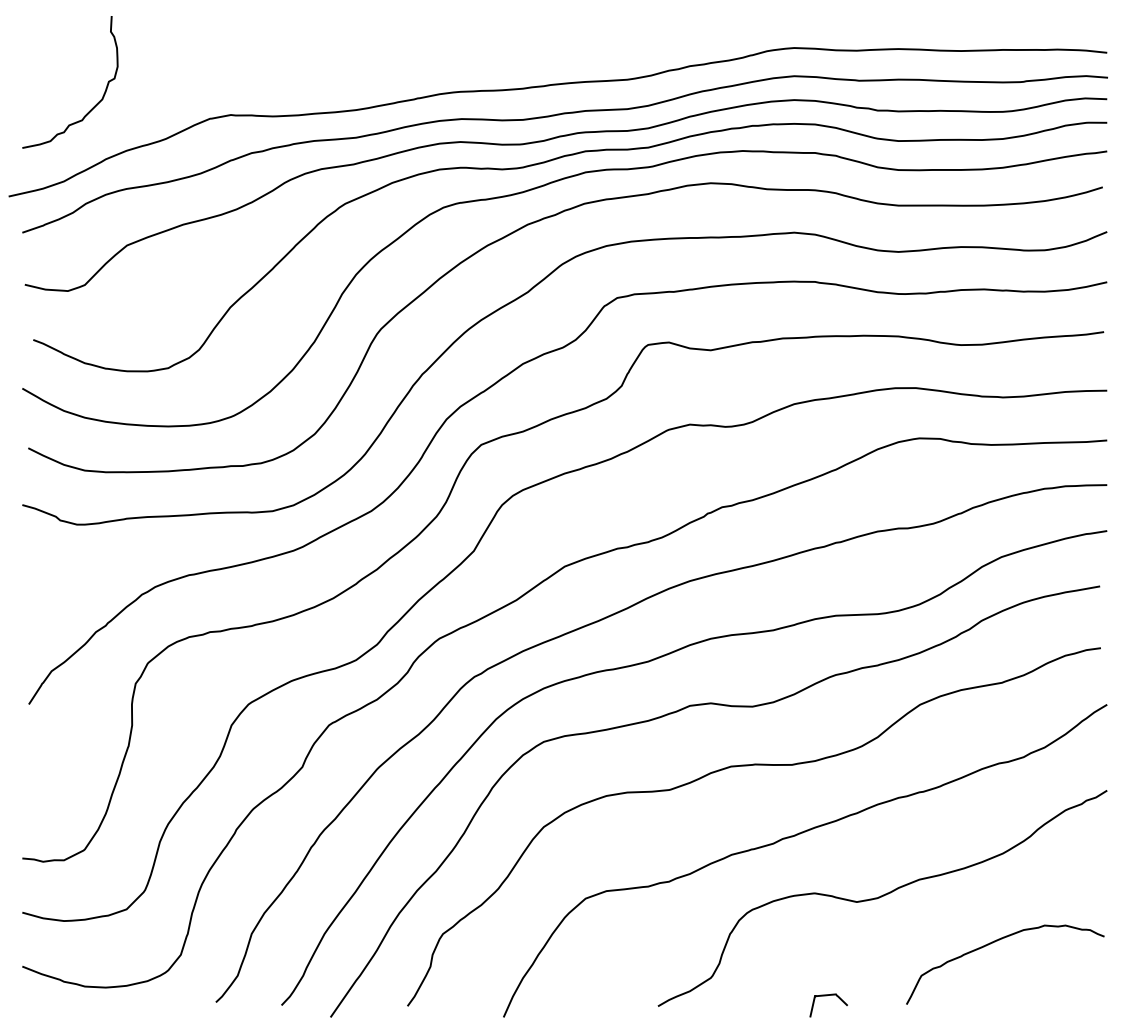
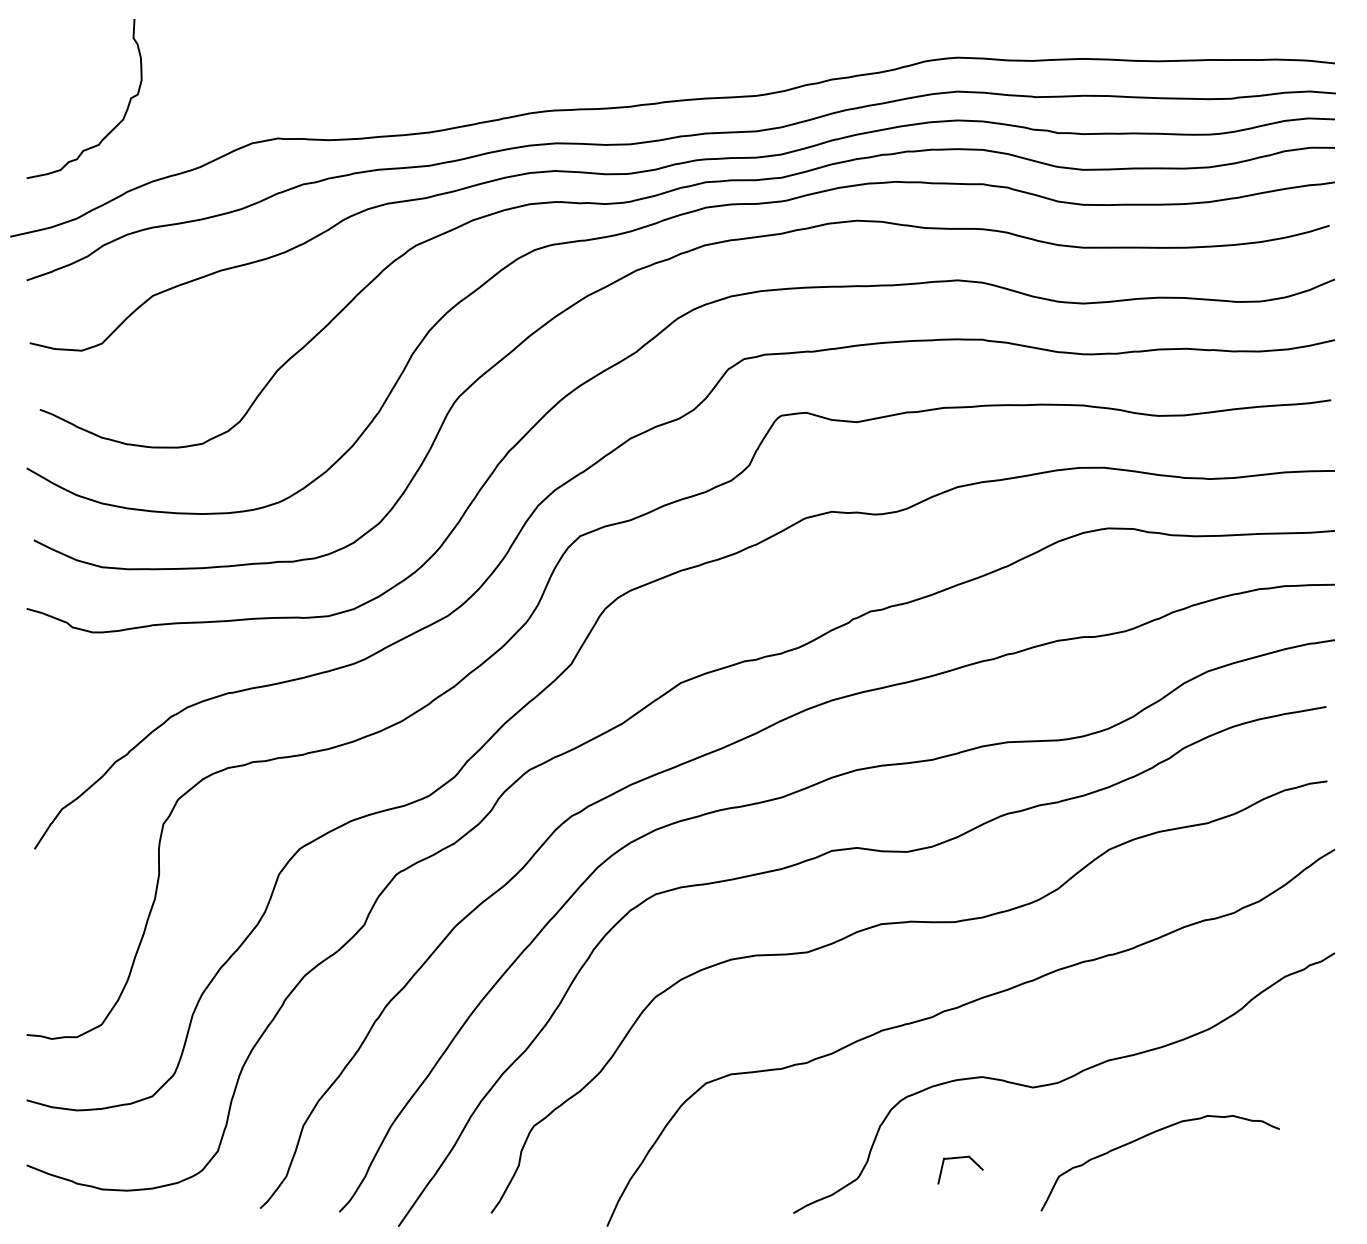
curve: (995, 942) -> (1148, 1136), moved
curve: (827, 996) -> (959, 1159), moved

